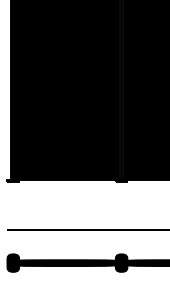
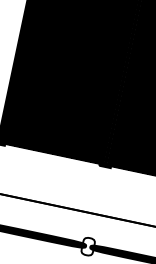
fill: (121, 262) -> (88, 246), removed

